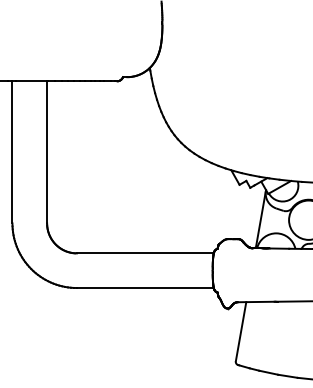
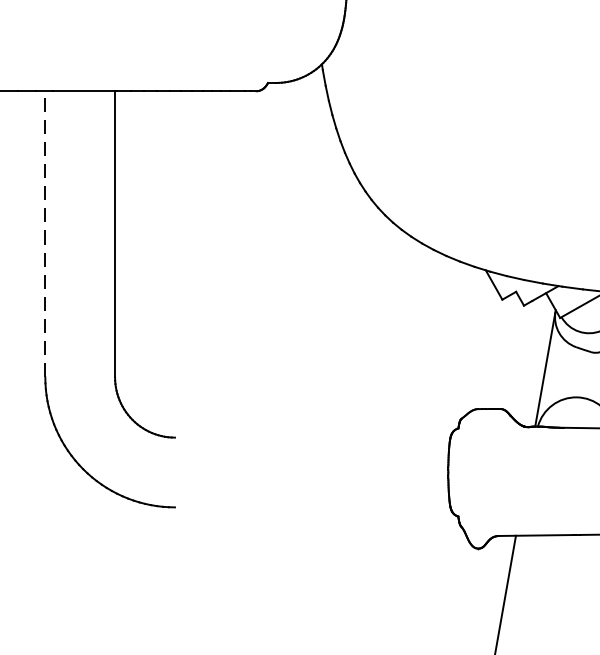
line: (12, 151) -> (45, 232), solid -> dashed
line: (144, 253) -> (311, 437), removed
line: (144, 288) -> (311, 508), removed

